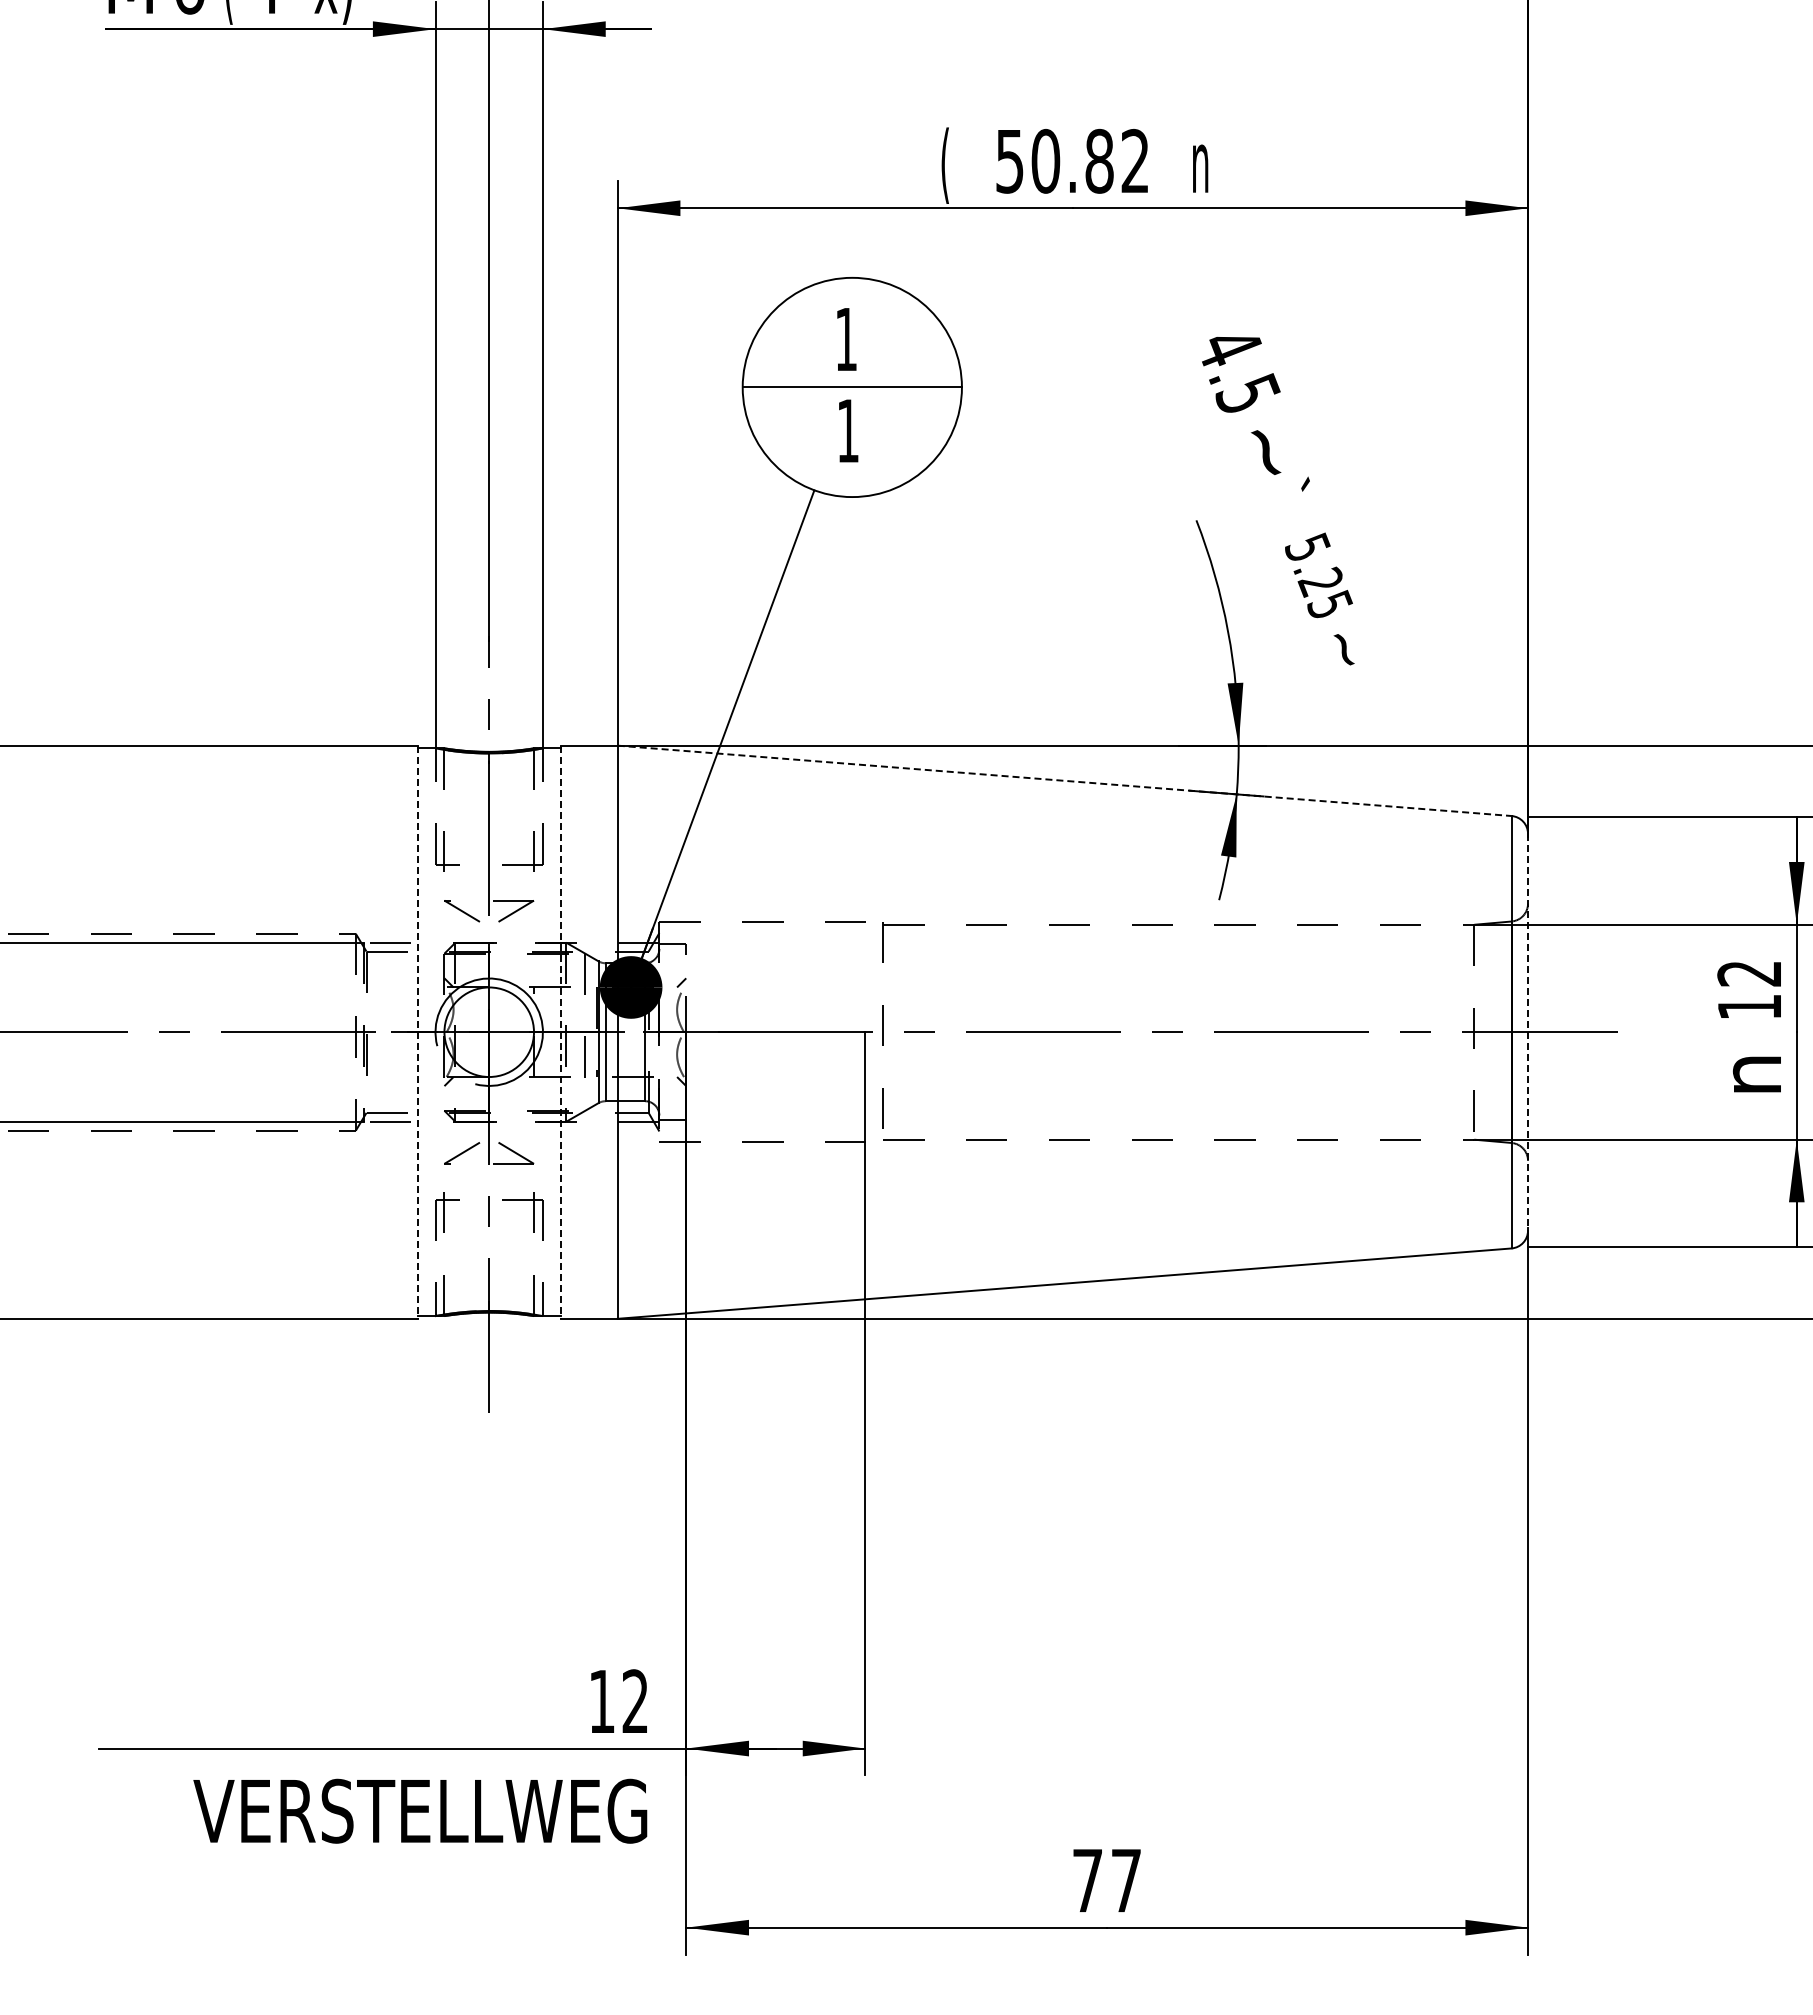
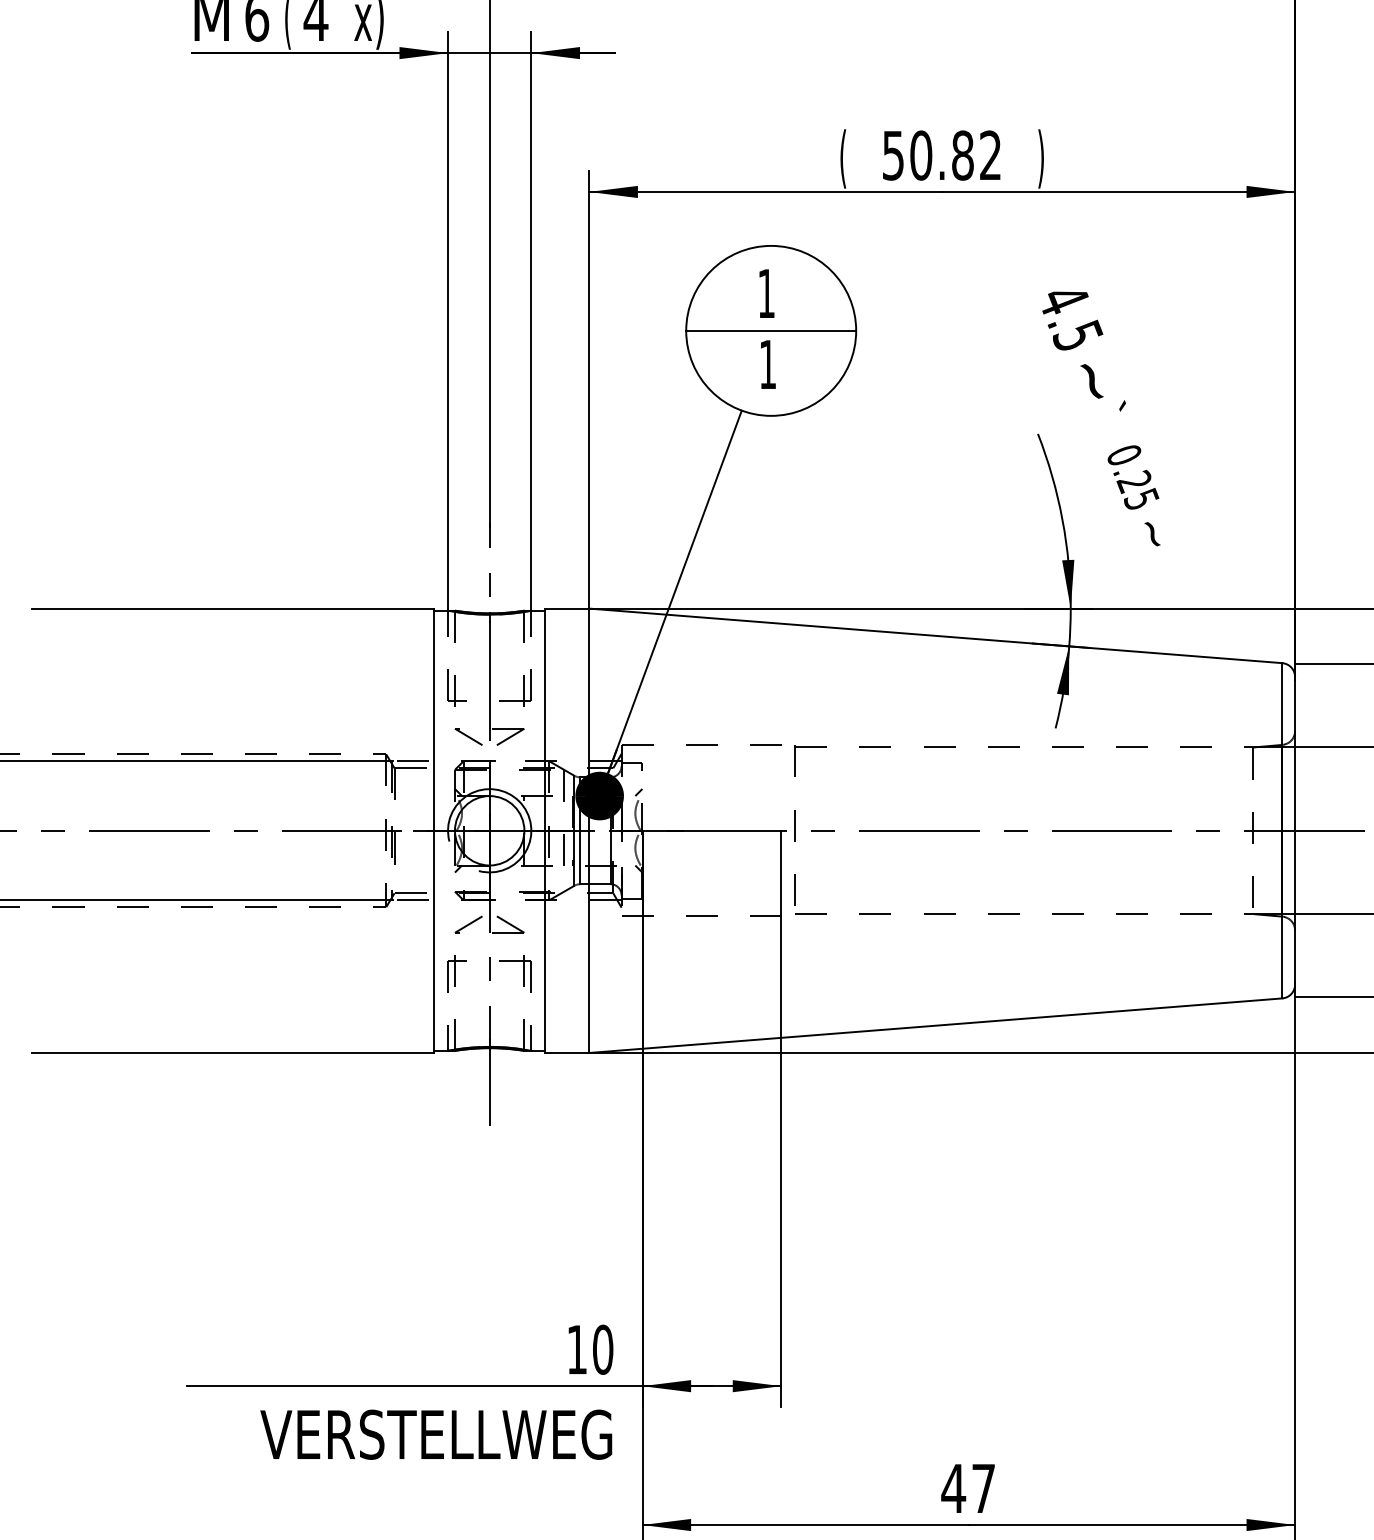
text: (1200, 165) -> (1041, 158), n -> )
text: (1307, 546) -> (1124, 454), 5.25 -> 0.25
line: (1065, 780) -> (936, 635), dashed -> solid
line: (417, 1032) -> (434, 830), dashed -> solid
line: (560, 1032) -> (544, 830), dashed -> solid
line: (1528, 1032) -> (1295, 830), dashed -> solid
text: (635, 1701) -> (603, 1349), 12 -> 10
text: (1087, 1880) -> (953, 1488), 77 -> 47

